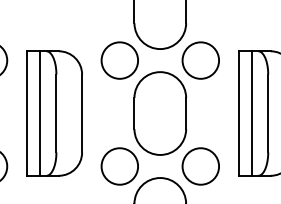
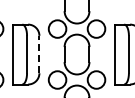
line: (40, 113) -> (19, 54), removed
line: (82, 113) -> (39, 54), solid -> dashed
line: (252, 113) -> (121, 54), removed

